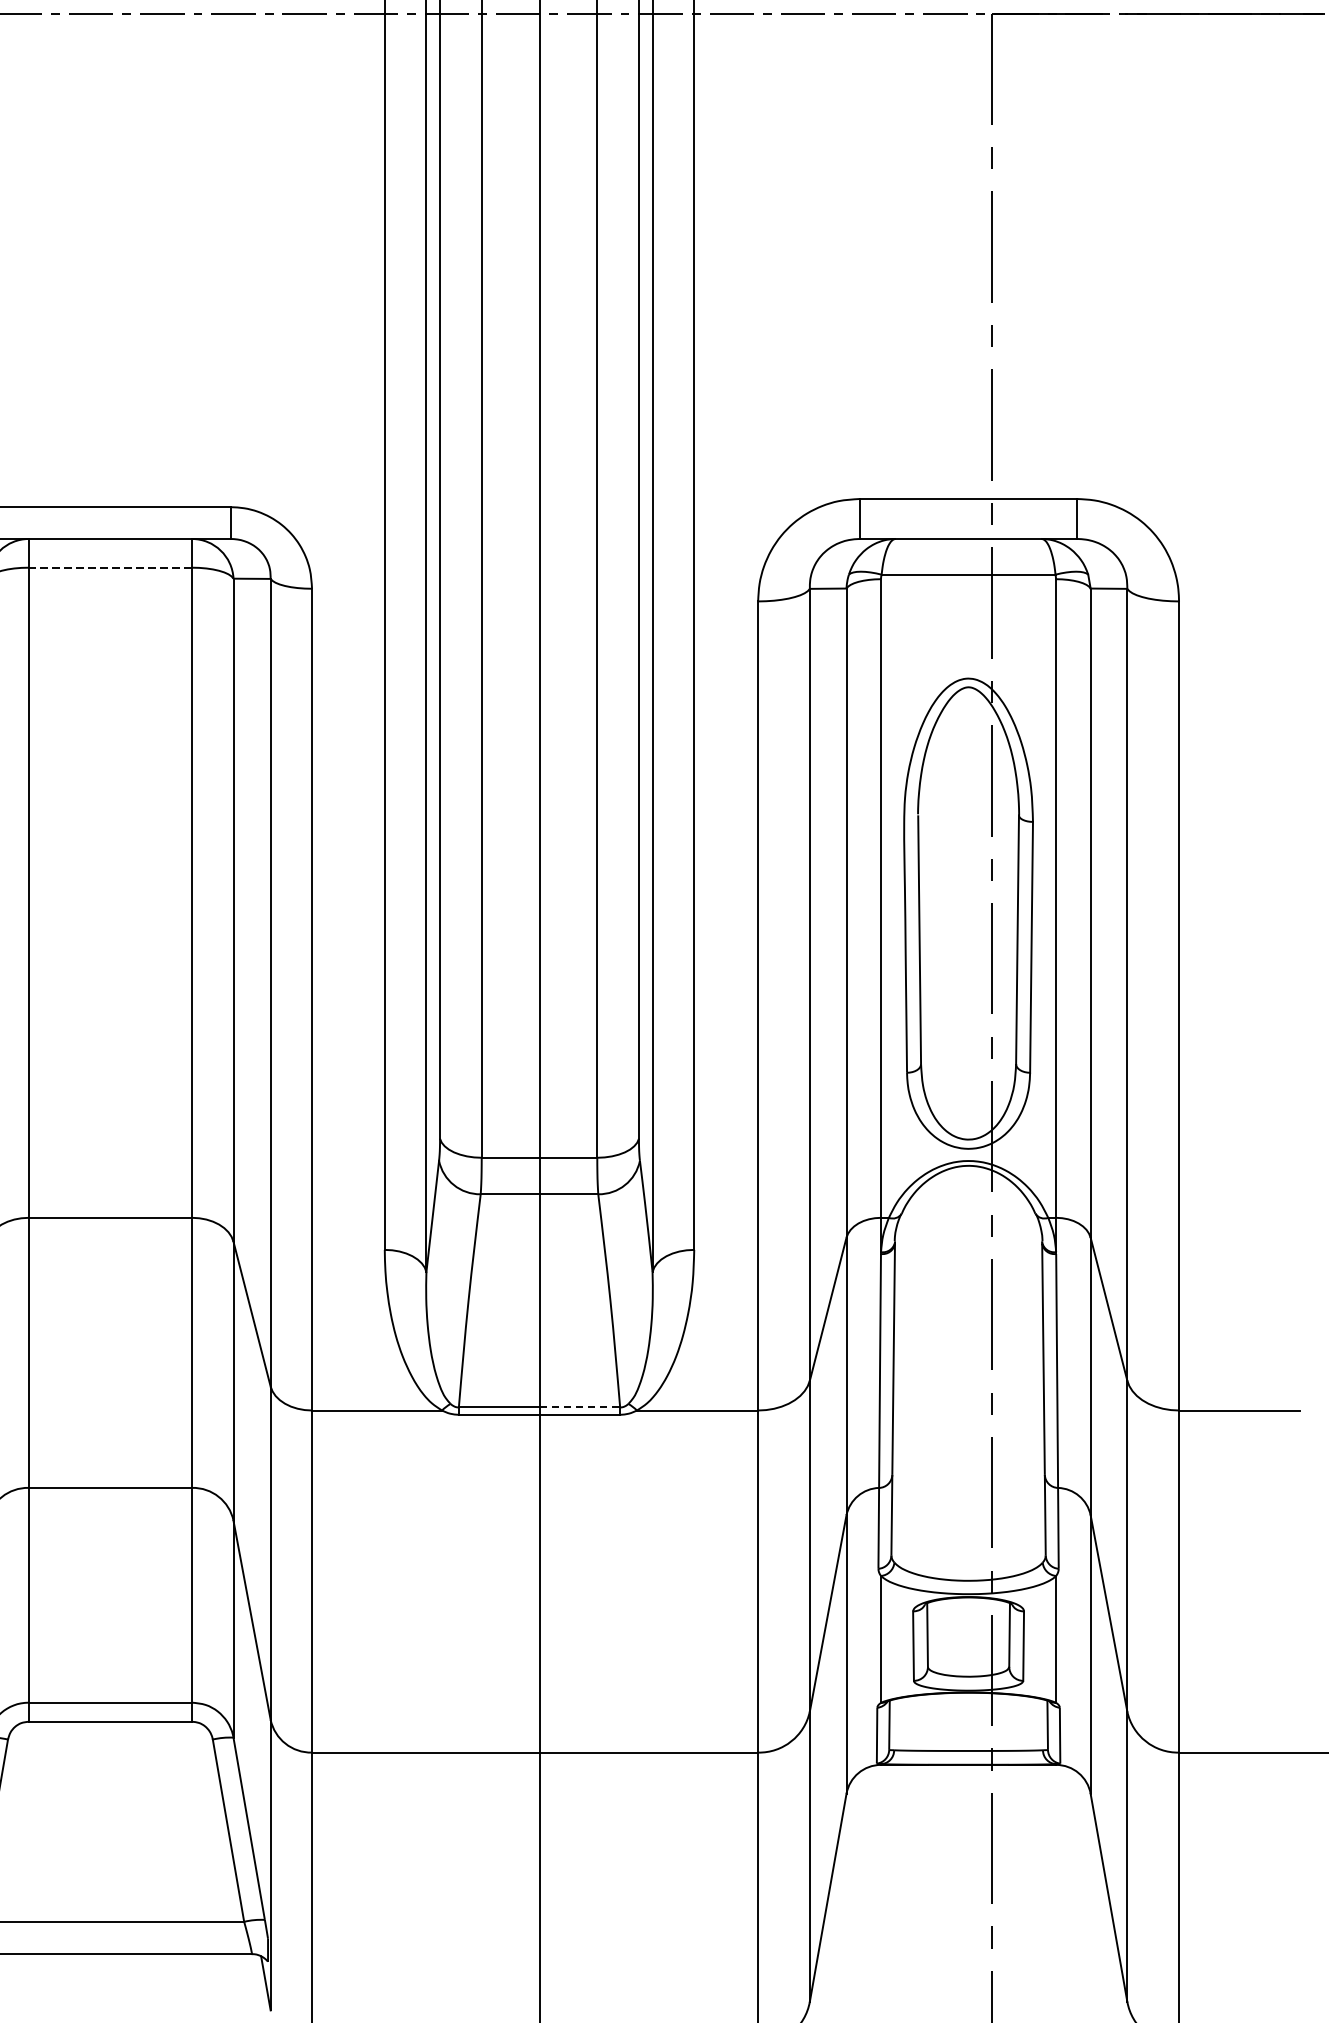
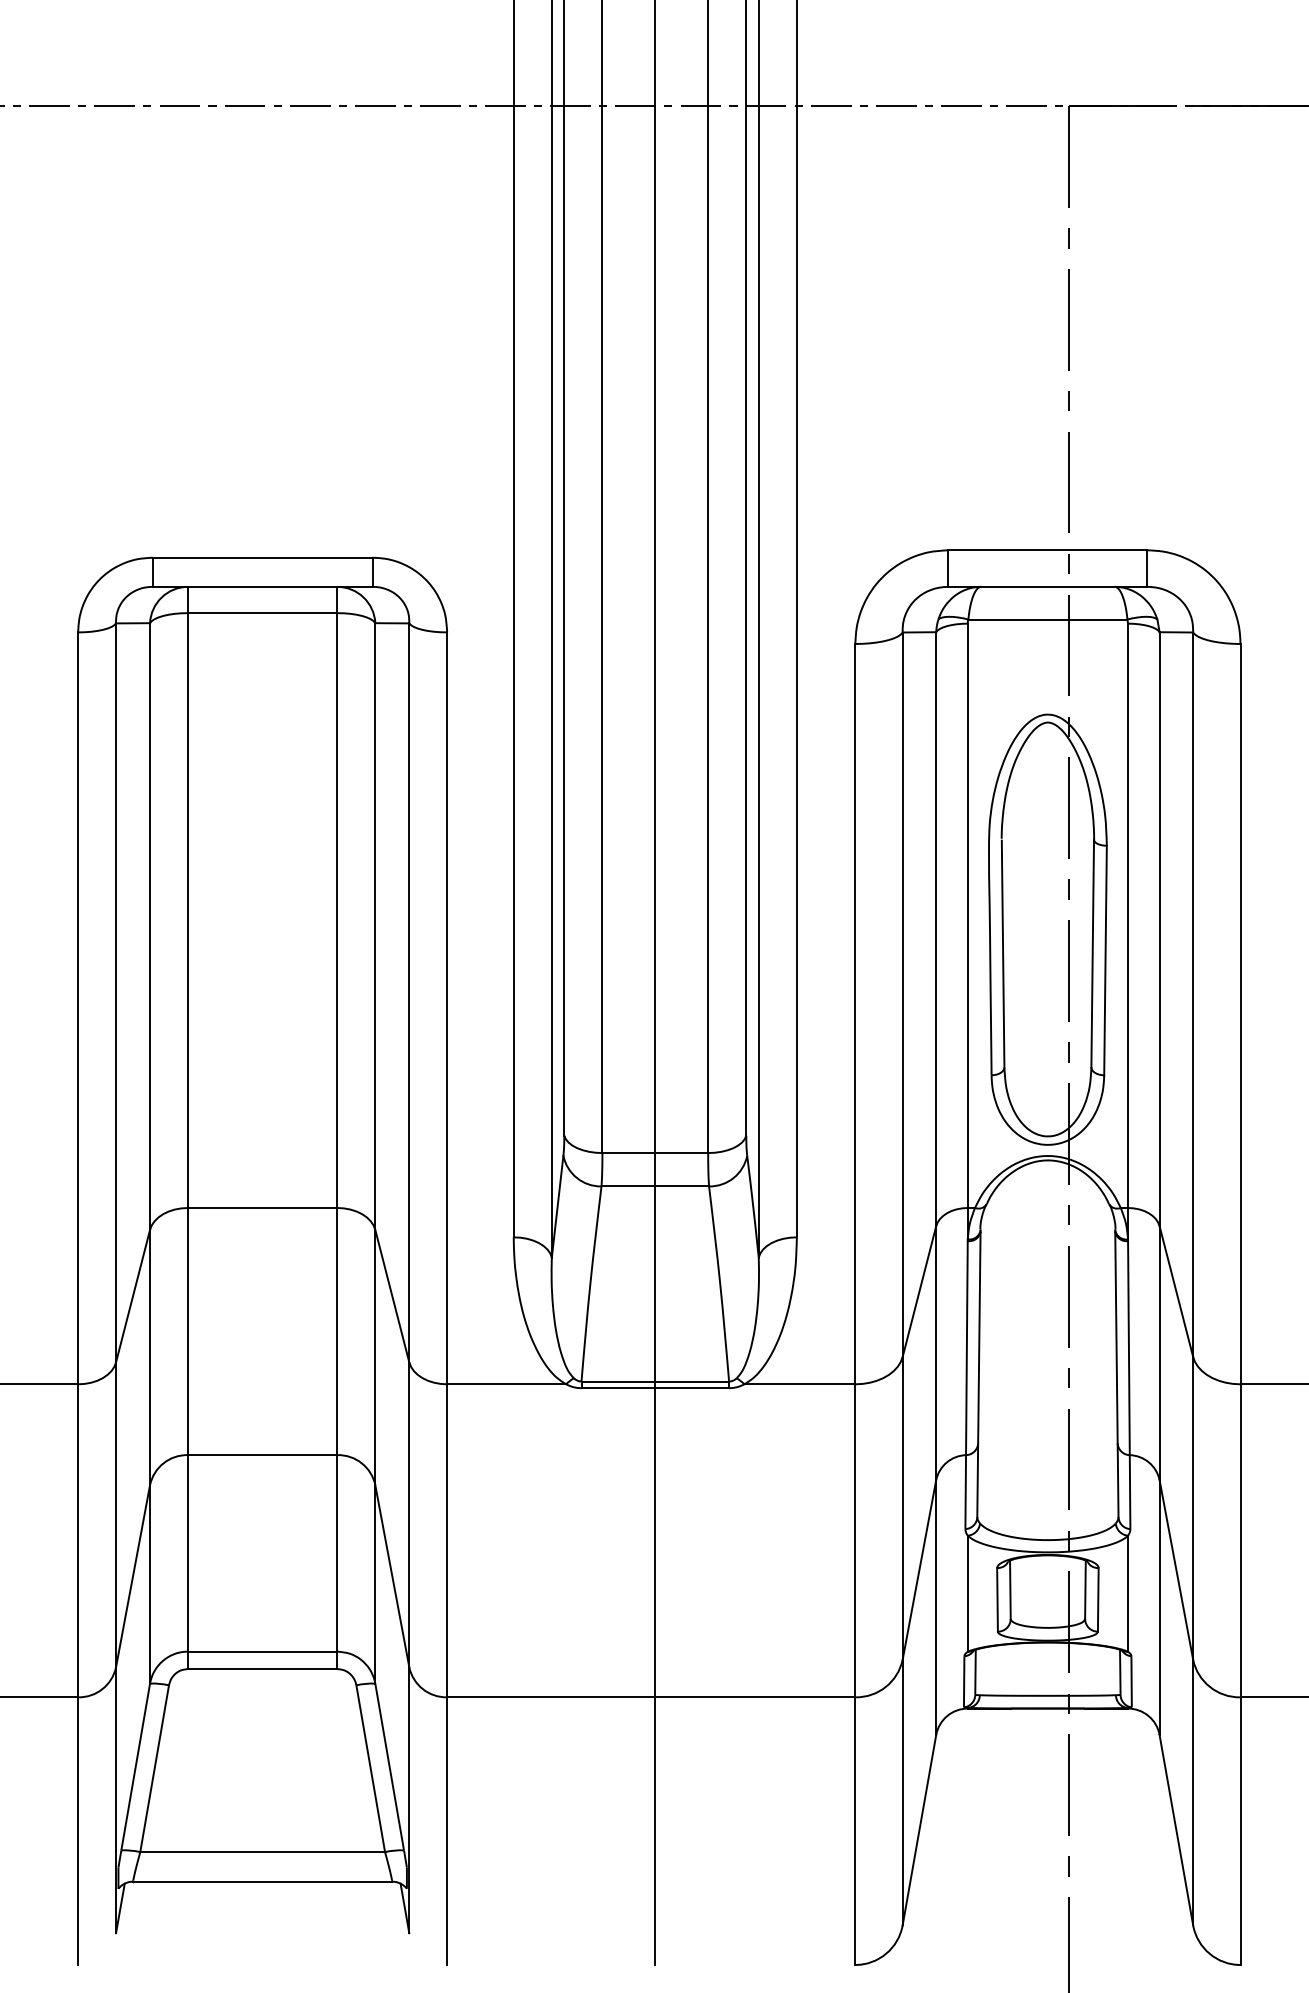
line: (110, 568) -> (262, 613), dashed -> solid
line: (580, 1407) -> (692, 1381), dashed -> solid

